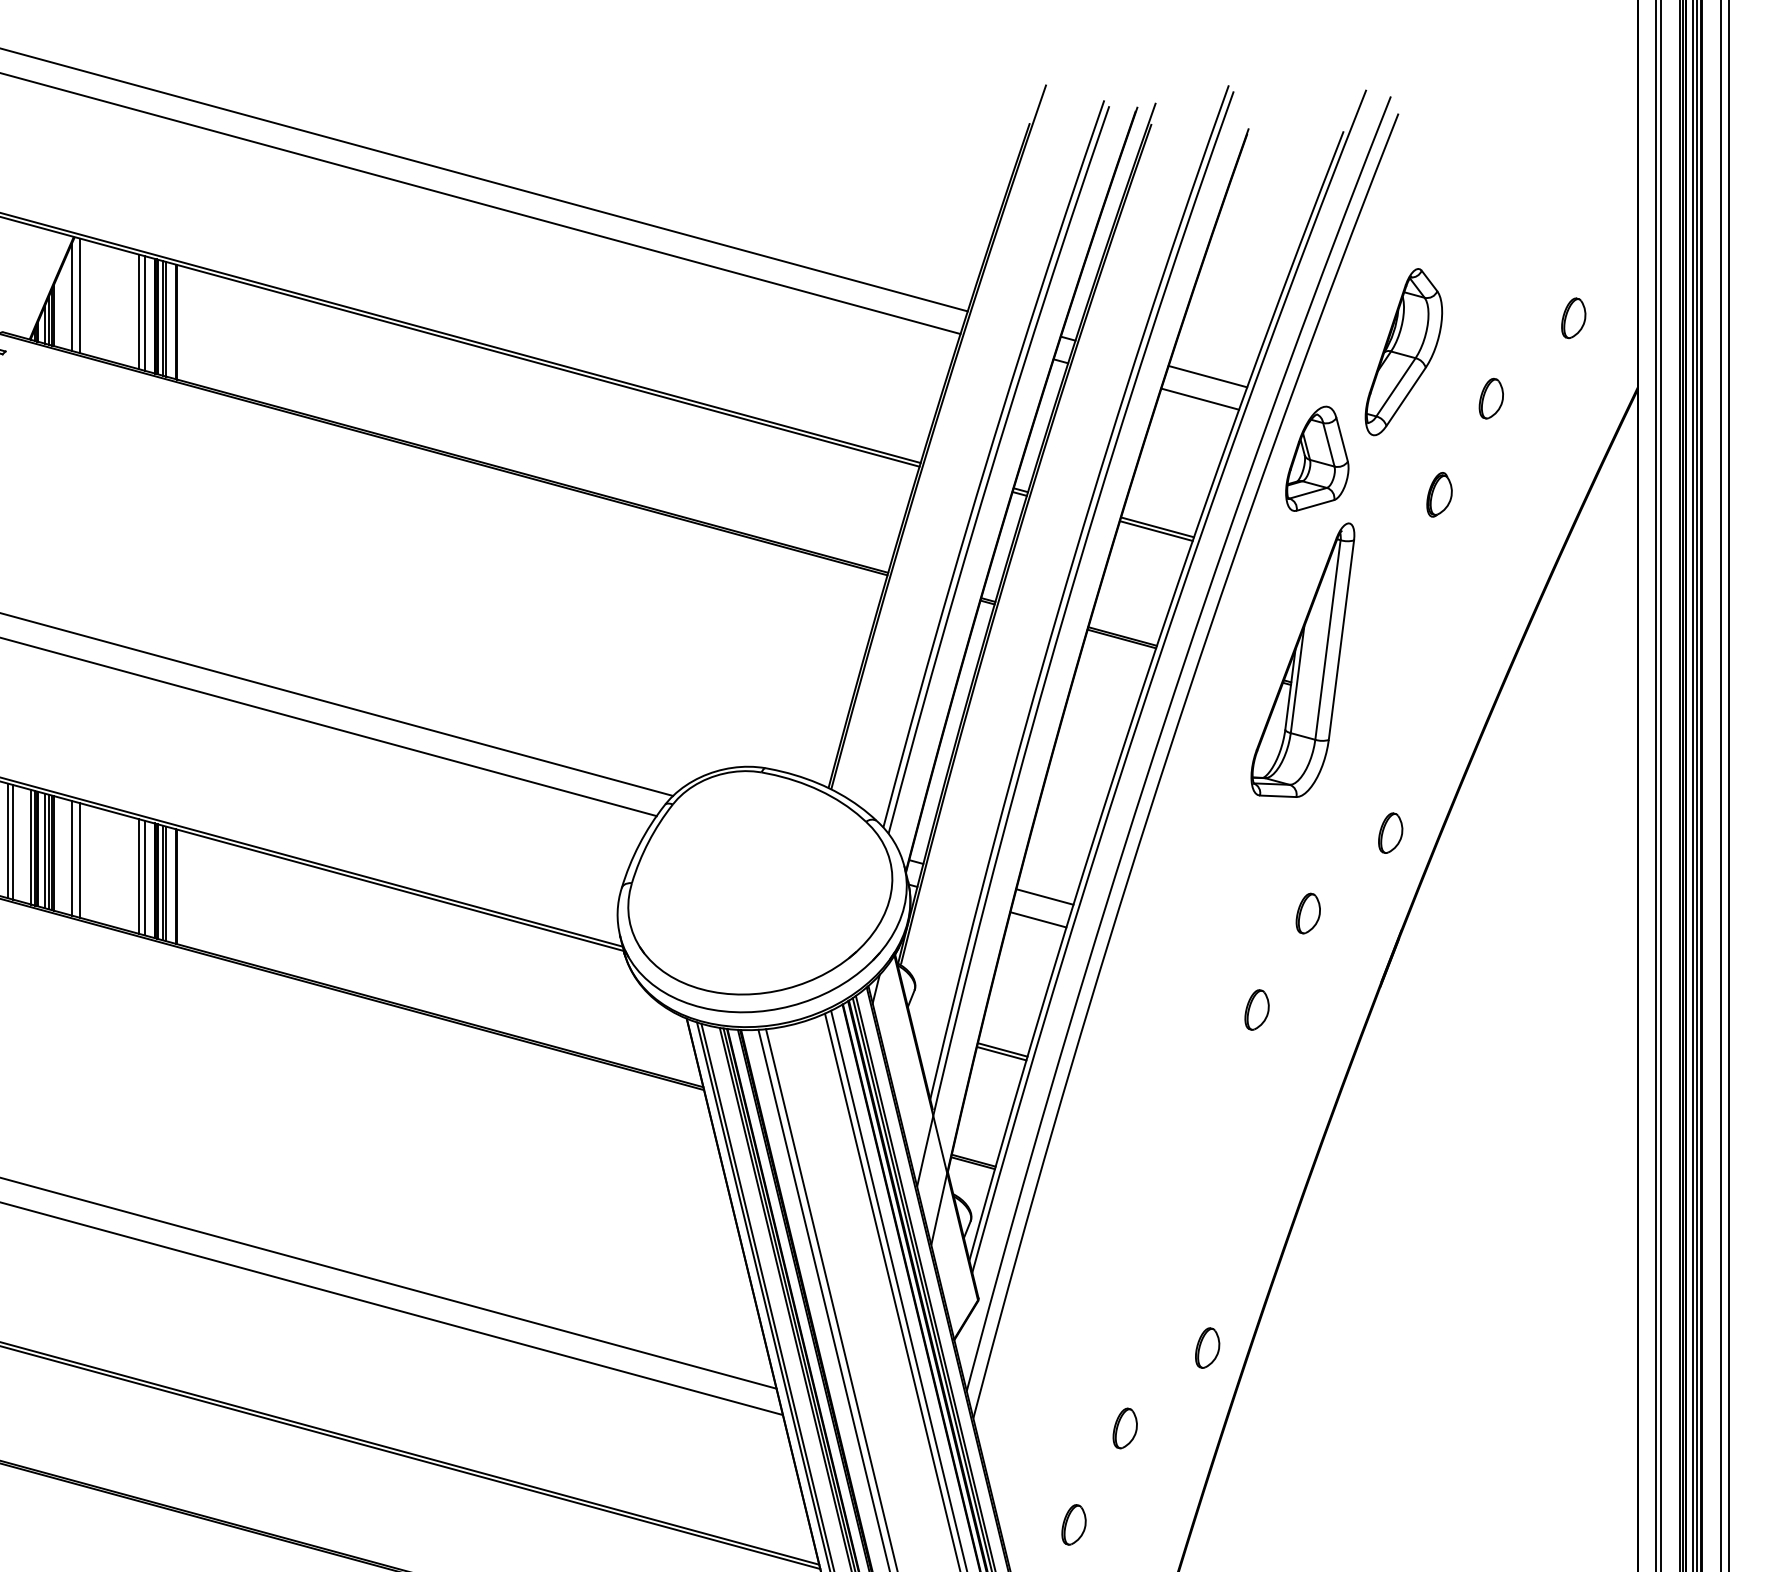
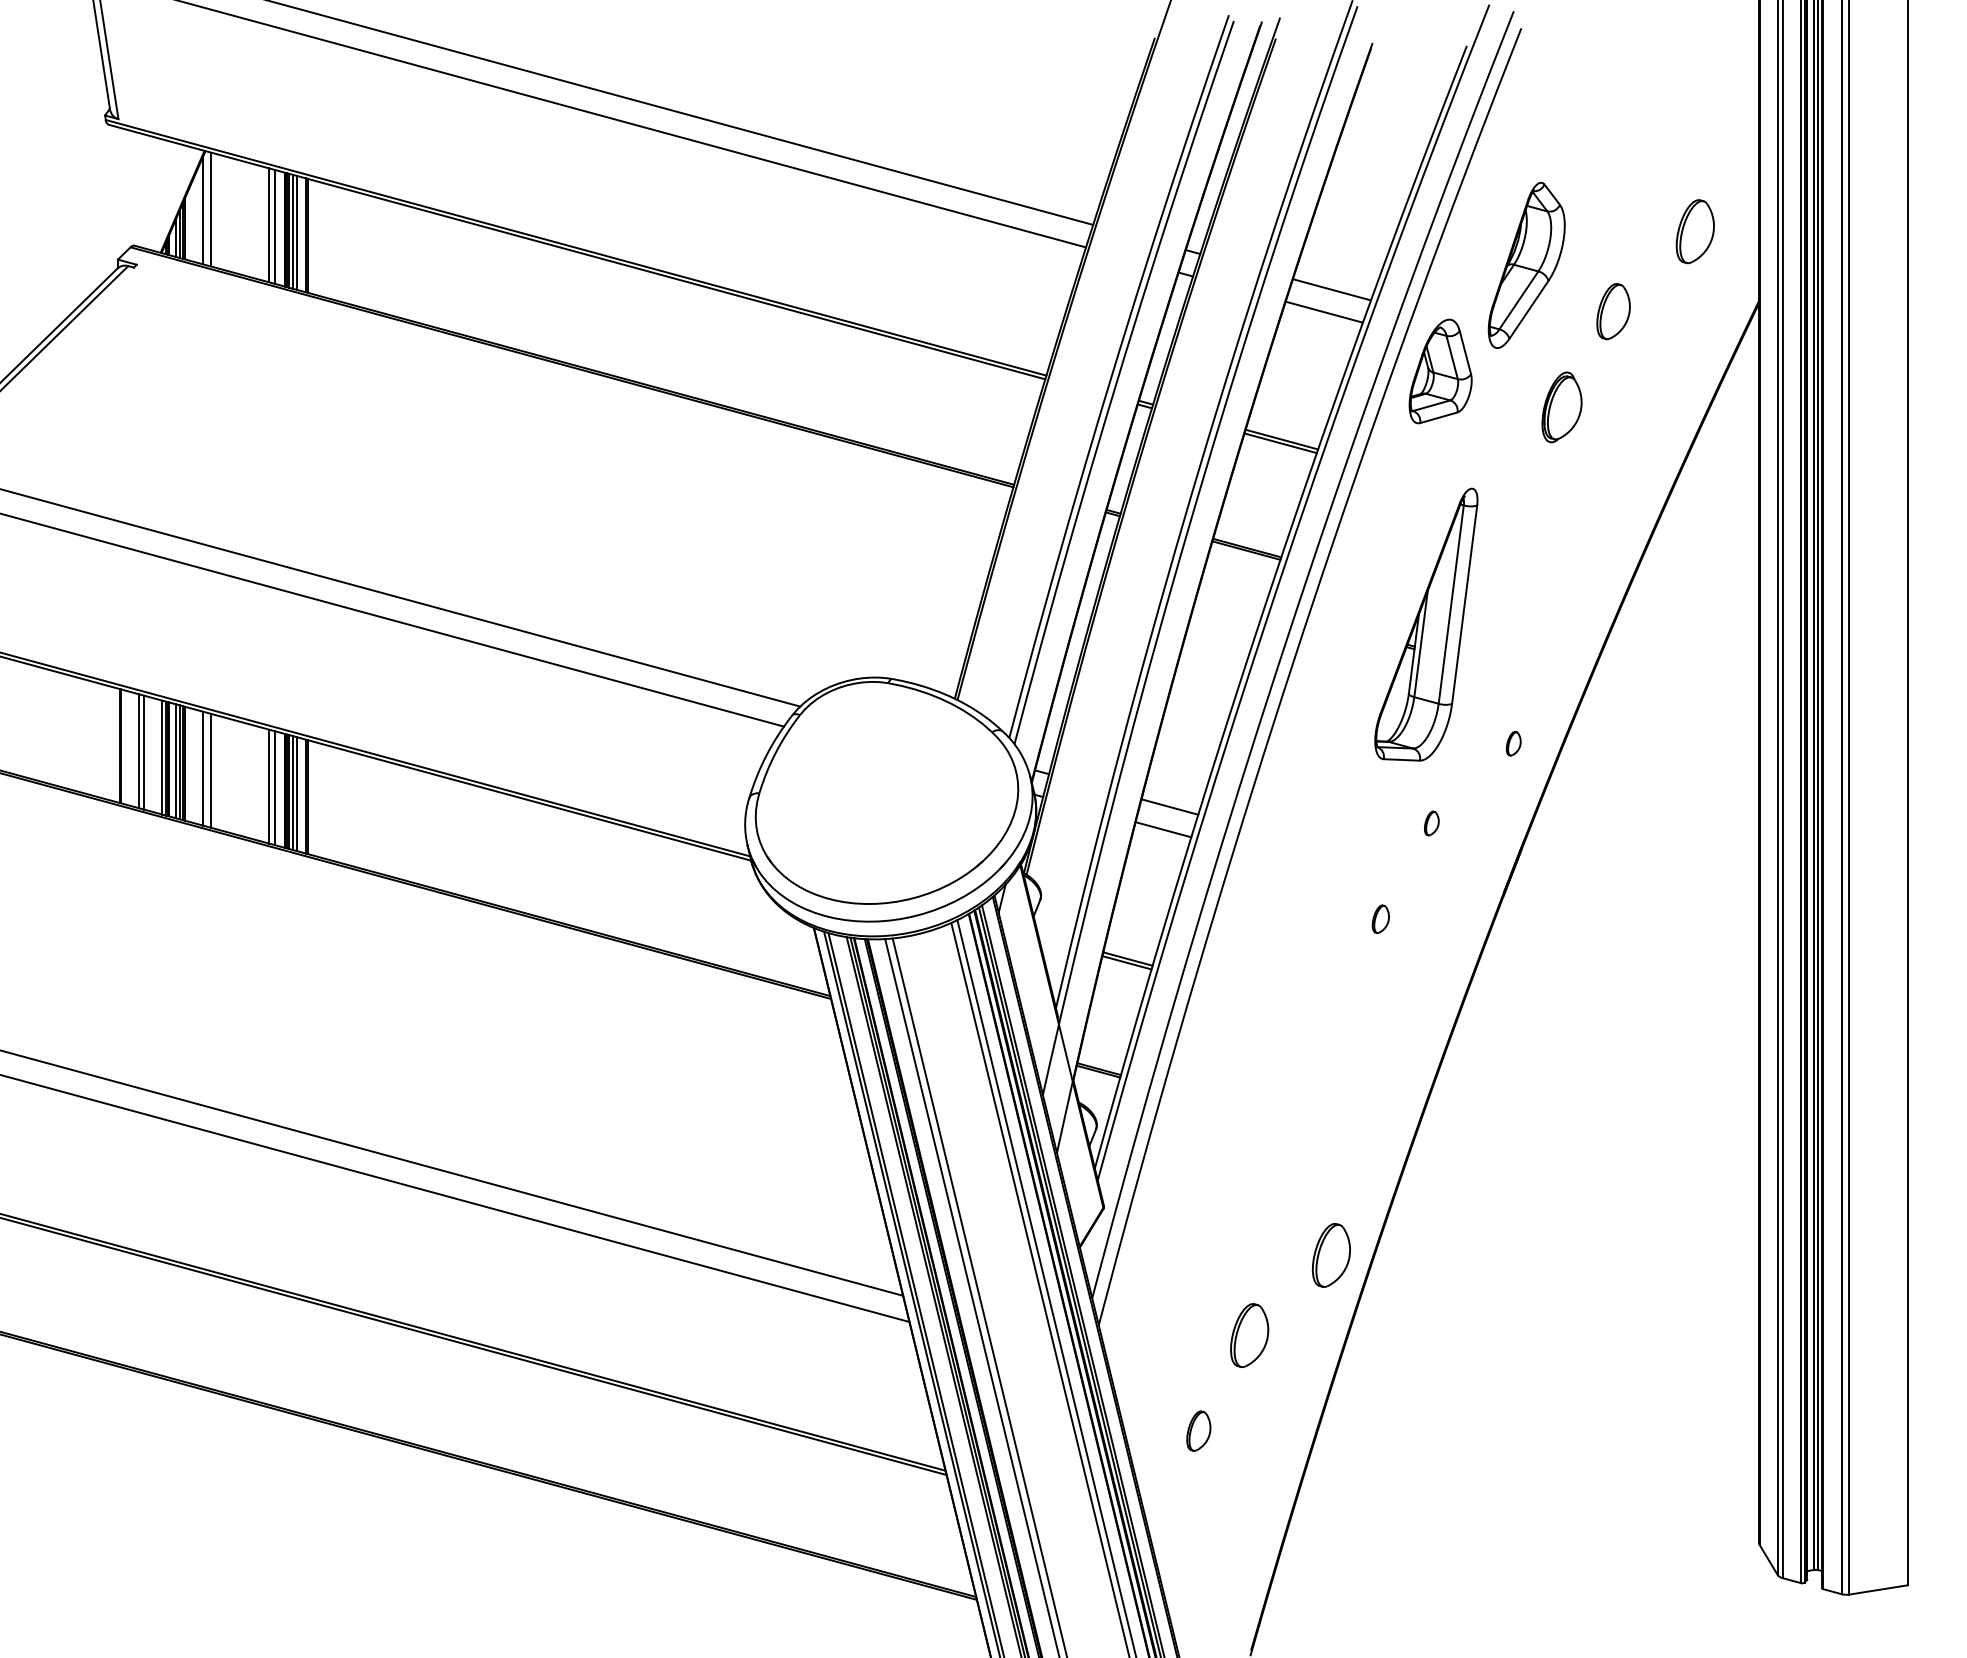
part: (1573, 318) -> (1695, 231), size x1.6
part: (1491, 398) -> (1613, 311), size x1.4
part: (1439, 494) -> (1562, 406), size x1.6
part: (1303, 660) -> (1426, 624), moved
part: (1390, 833) -> (1513, 743), size x0.6
part: (1308, 913) -> (1431, 823), size x0.6
part: (1256, 1009) -> (1380, 918), size x0.7
part: (1207, 1348) -> (1331, 1255), size x1.6
part: (1124, 1427) -> (1249, 1334), size x1.6

